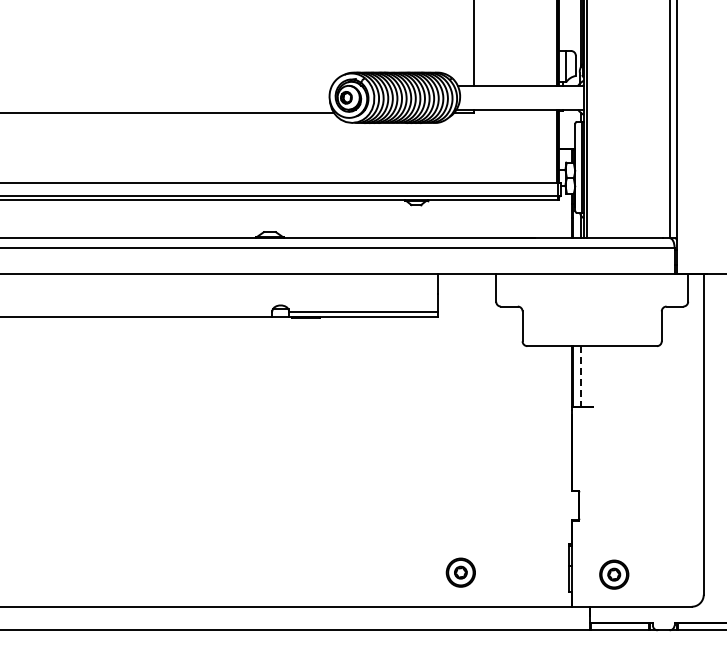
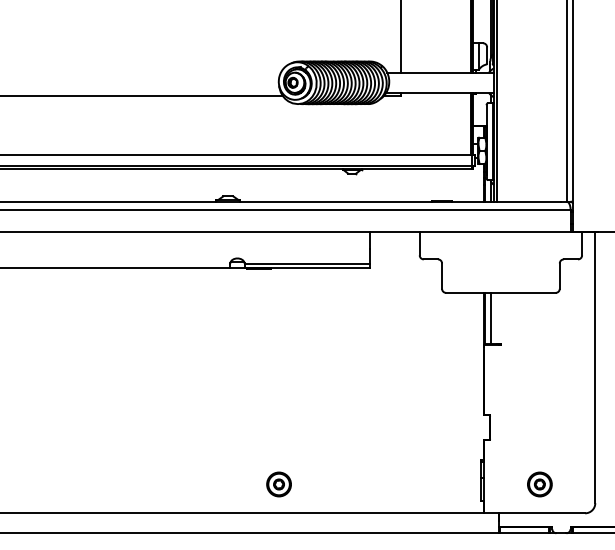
line: (580, 377) -> (491, 319), dashed -> solid
part: (460, 572) -> (278, 484), moved
part: (614, 574) -> (540, 484), moved

